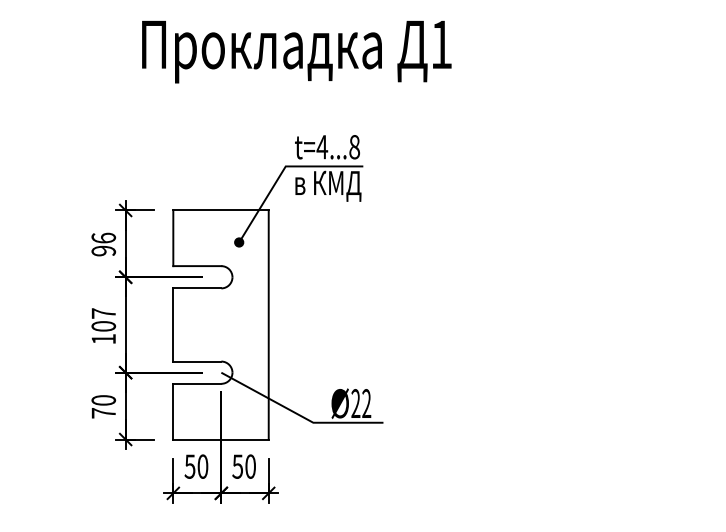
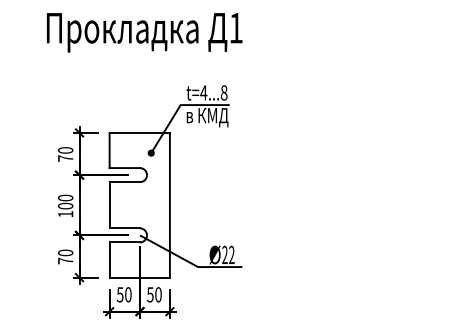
text: (296, 51) -> (144, 32), moved
text: (103, 244) -> (65, 154), 96 -> 70
text: (103, 312) -> (65, 197), 107 -> 100

